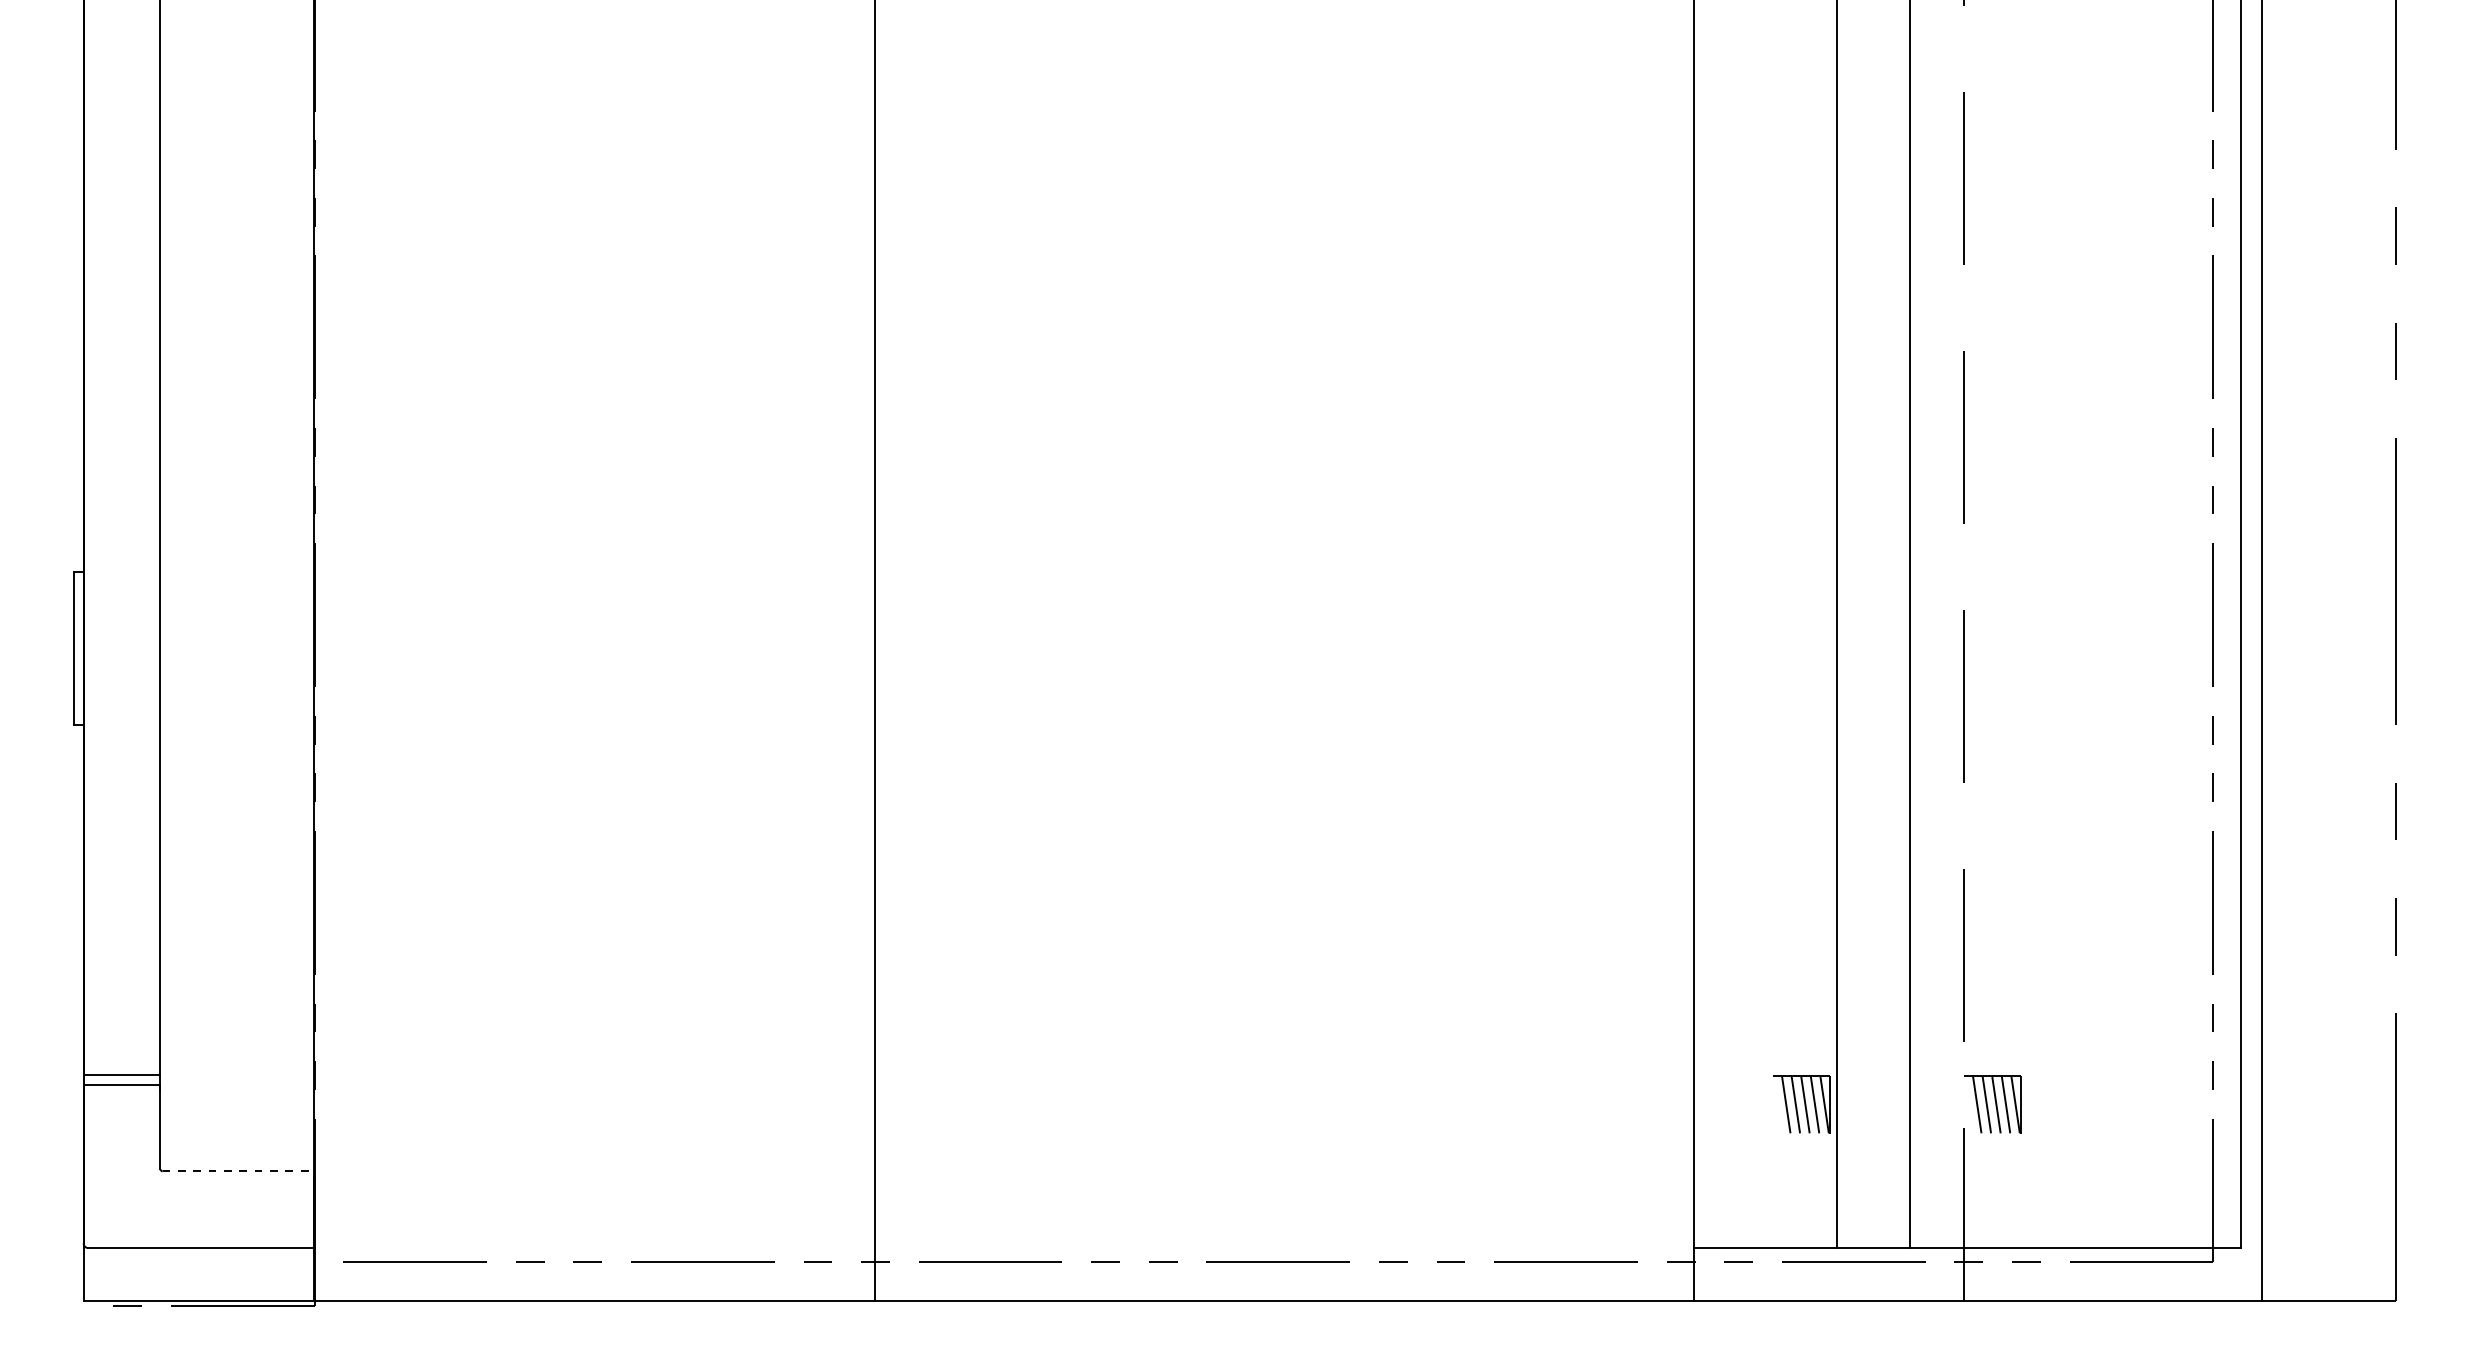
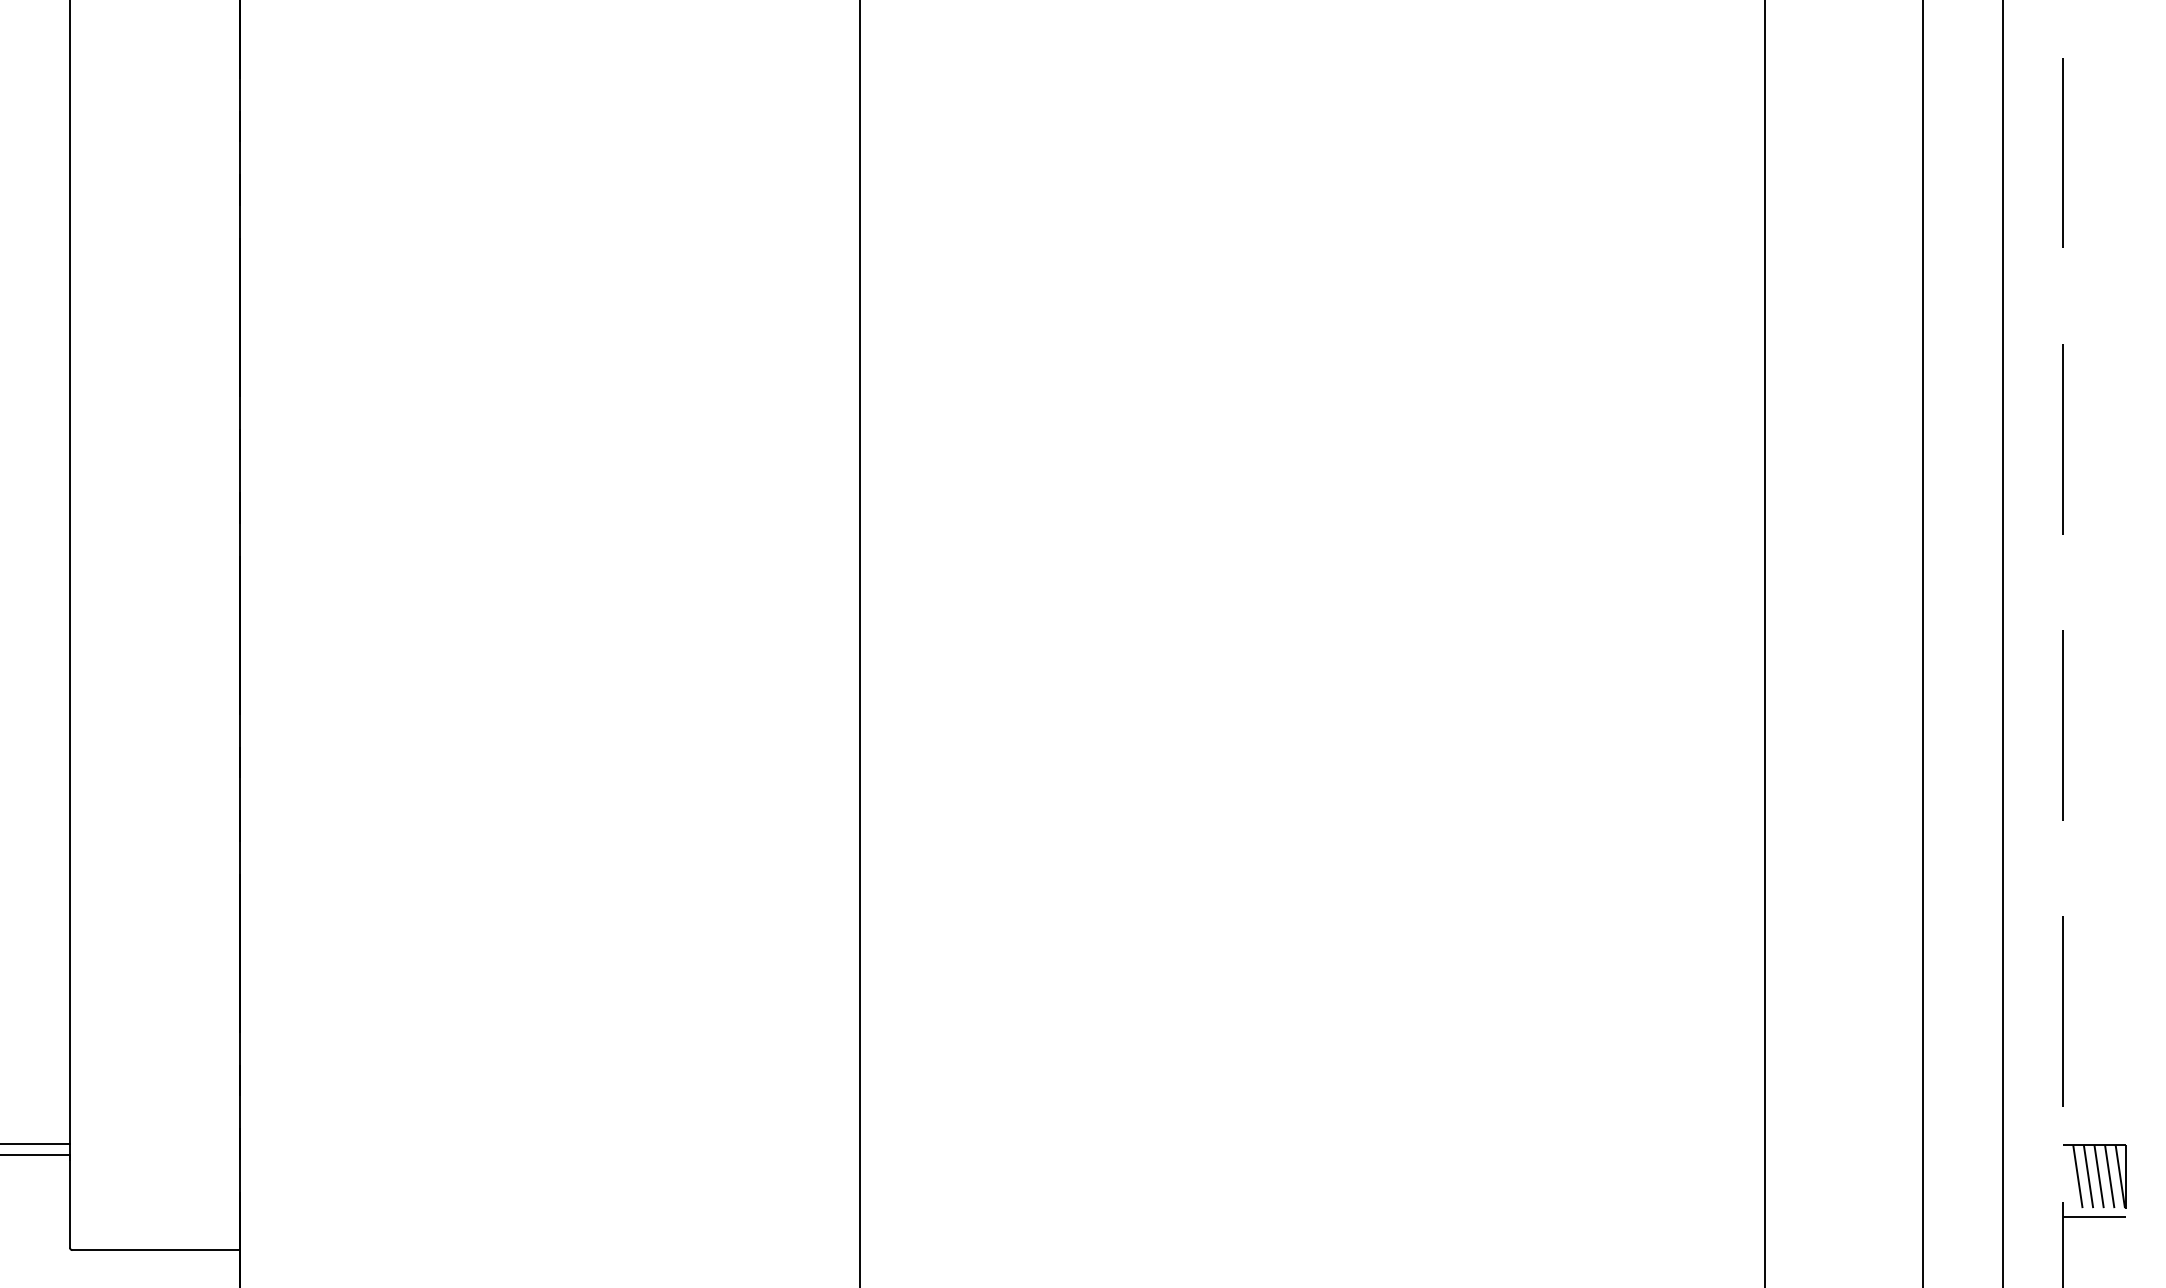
part: (1801, 1104) -> (1883, 1176), removed
line: (1992, 1141) -> (2094, 1217), added
line: (238, 1171) -> (156, 1250), dashed -> solid

